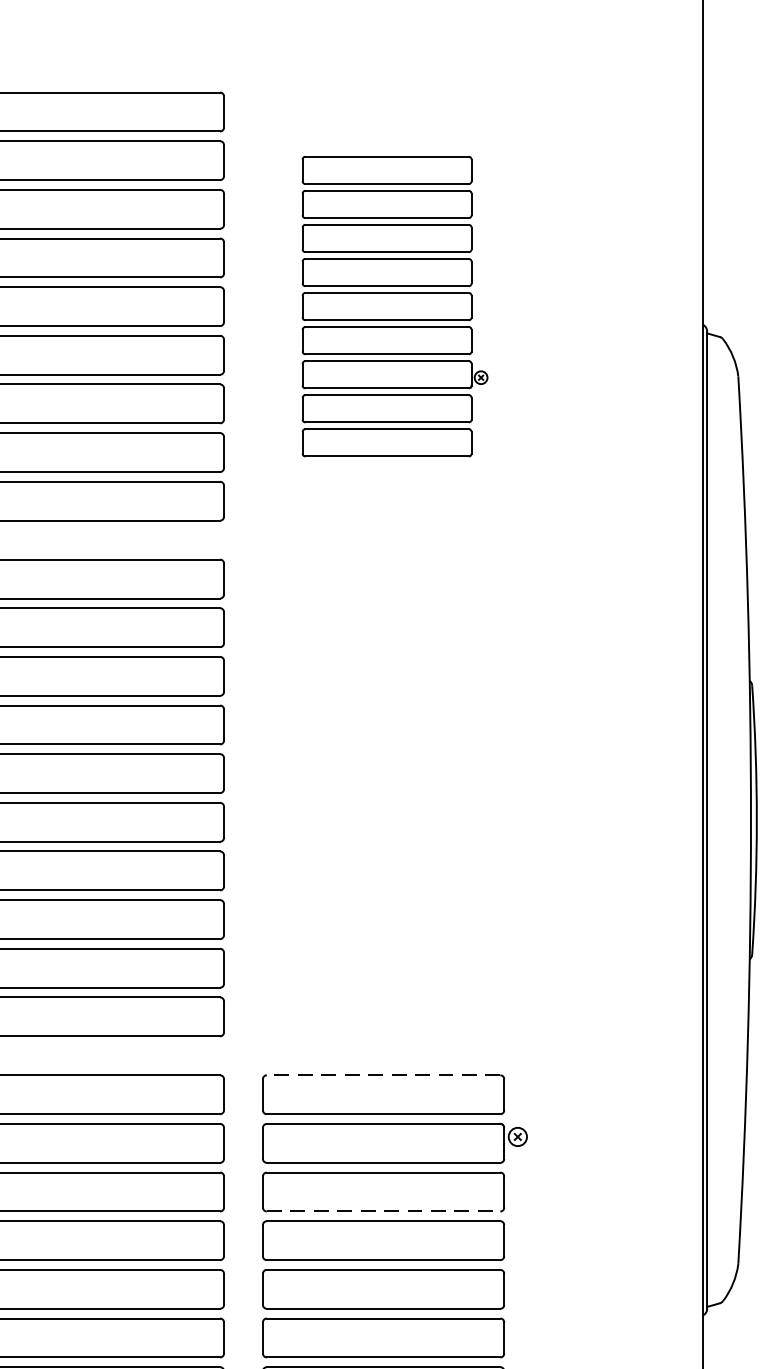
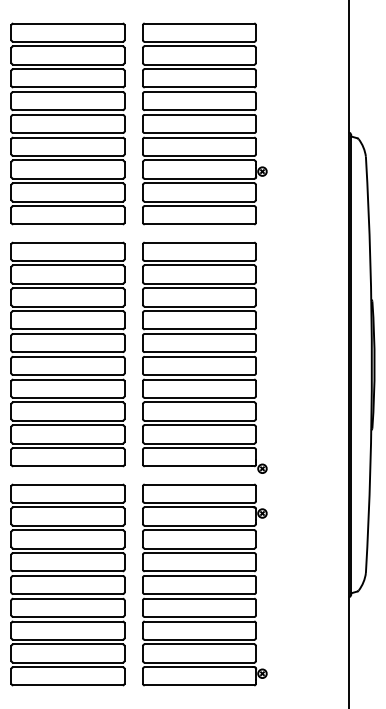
part: (394, 305) -> (204, 123), size x1.43
part: (394, 804) -> (204, 357), added
line: (383, 1075) -> (199, 484), dashed -> solid
line: (383, 1211) -> (199, 548), dashed -> solid

